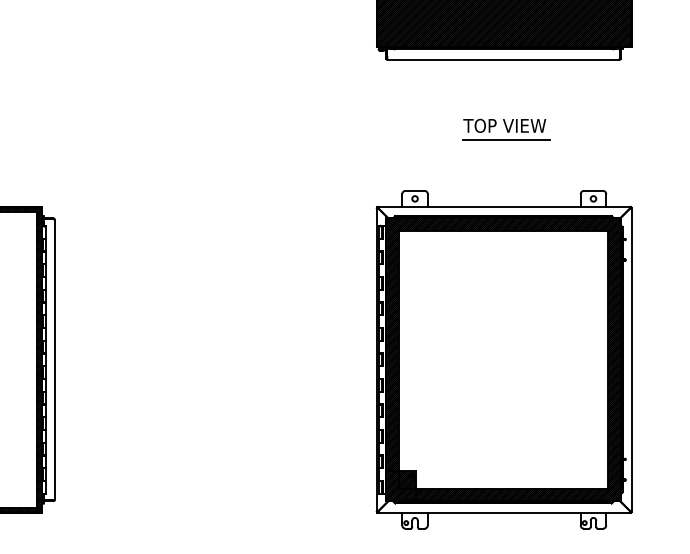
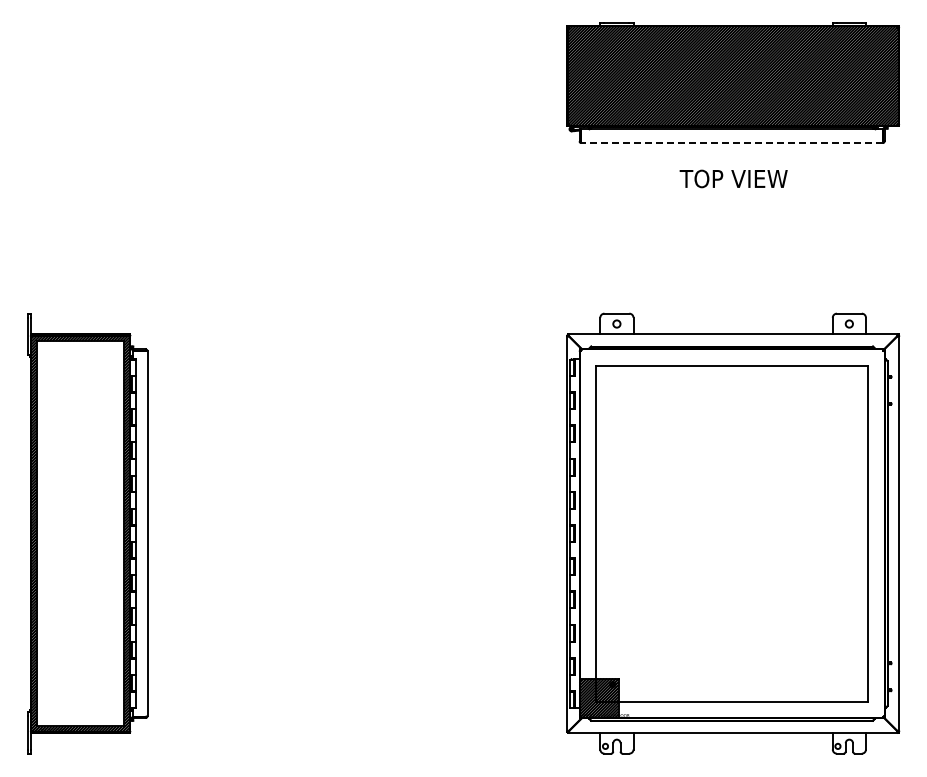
line: (503, 60) -> (732, 143), solid -> dashed
text: (504, 125) -> (733, 178), moved
line: (506, 139) -> (735, 246), removed
hatch: (503, 359) -> (731, 533), removed

